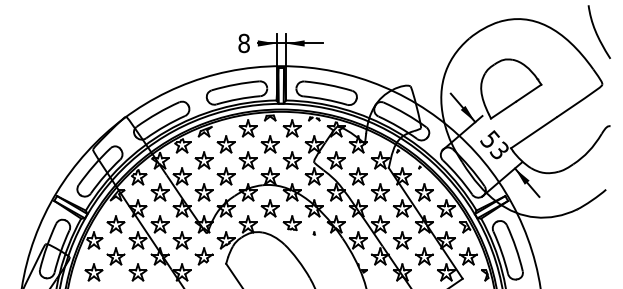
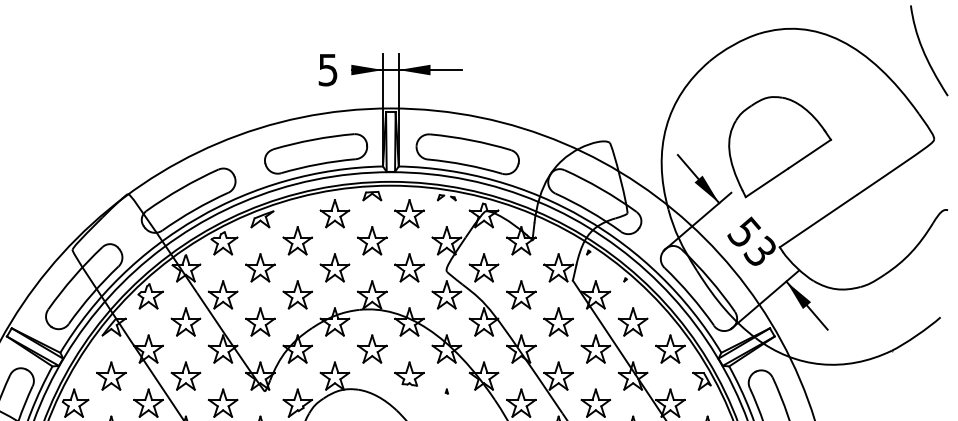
text: (243, 43) -> (327, 70), 8 -> 5

